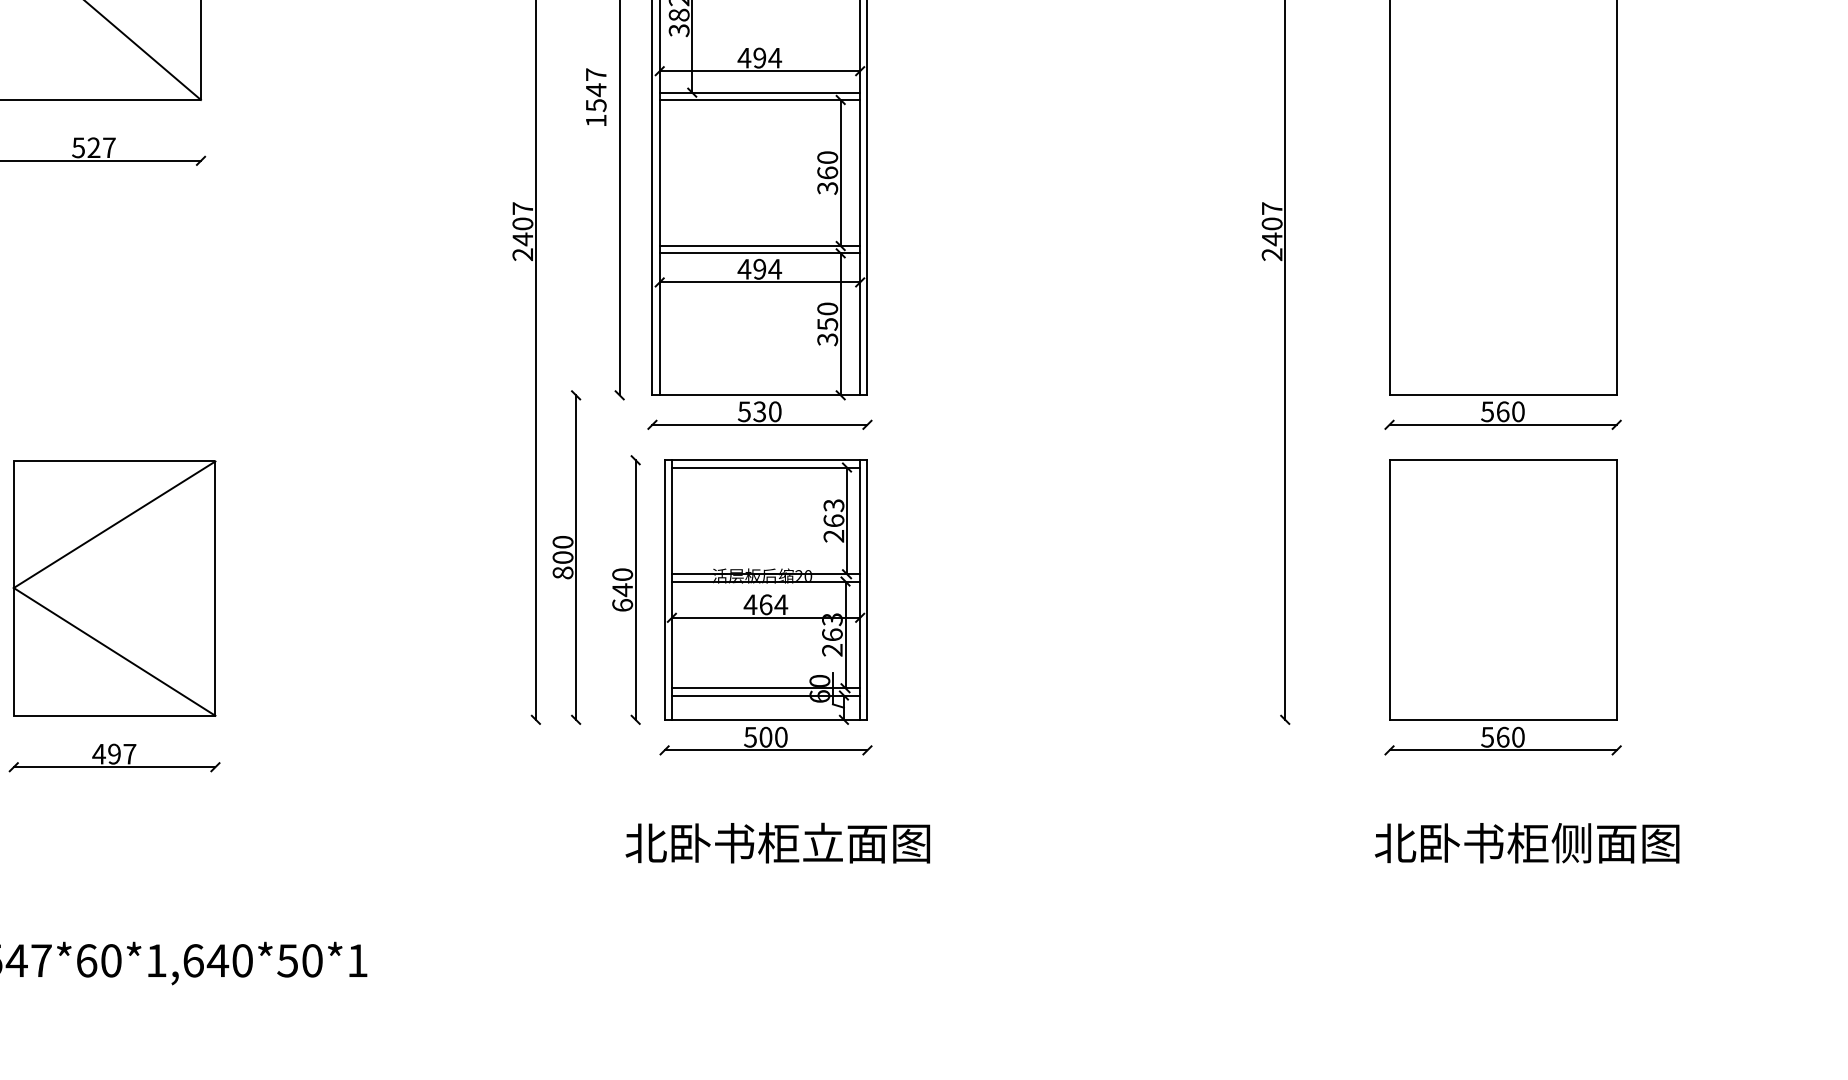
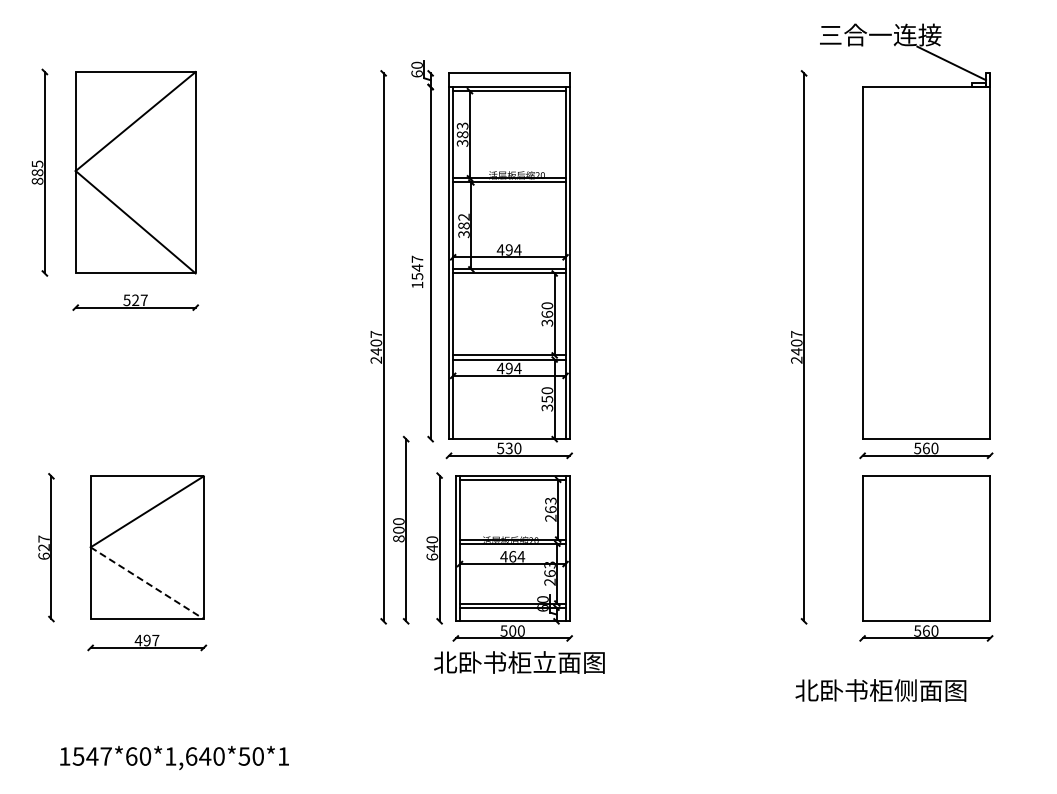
line: (115, 652) -> (147, 583), solid -> dashed
text: (778, 843) -> (519, 662), moved
text: (1526, 843) -> (880, 690), moved

